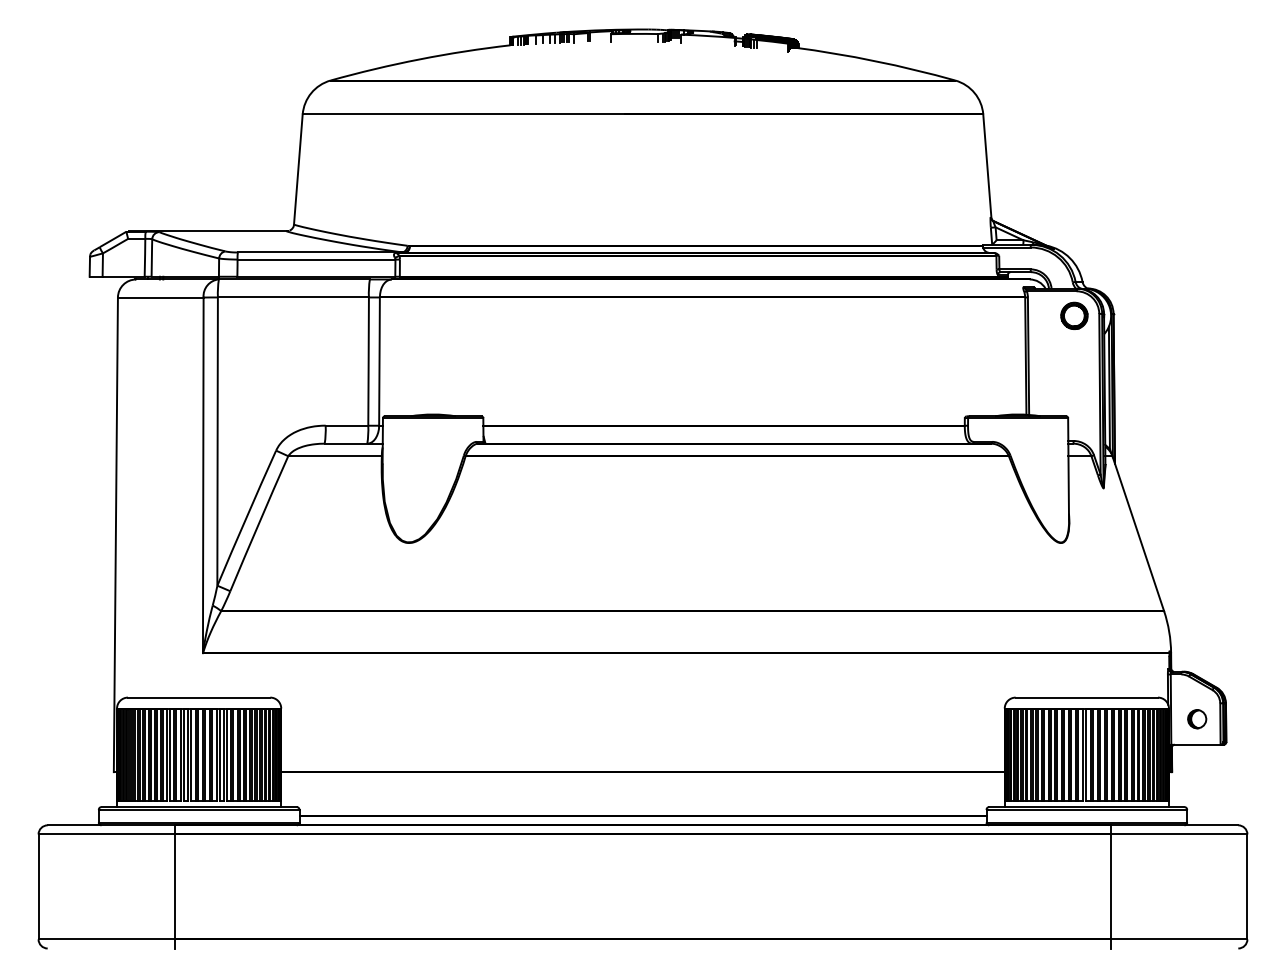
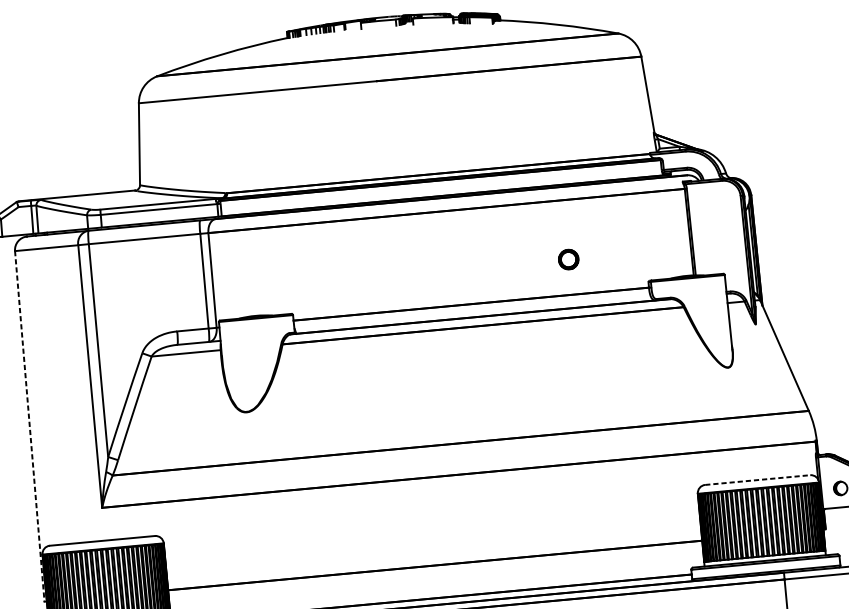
part: (1074, 315) -> (568, 259), moved
line: (115, 535) -> (29, 426), solid -> dashed
line: (1087, 697) -> (758, 479), solid -> dashed

